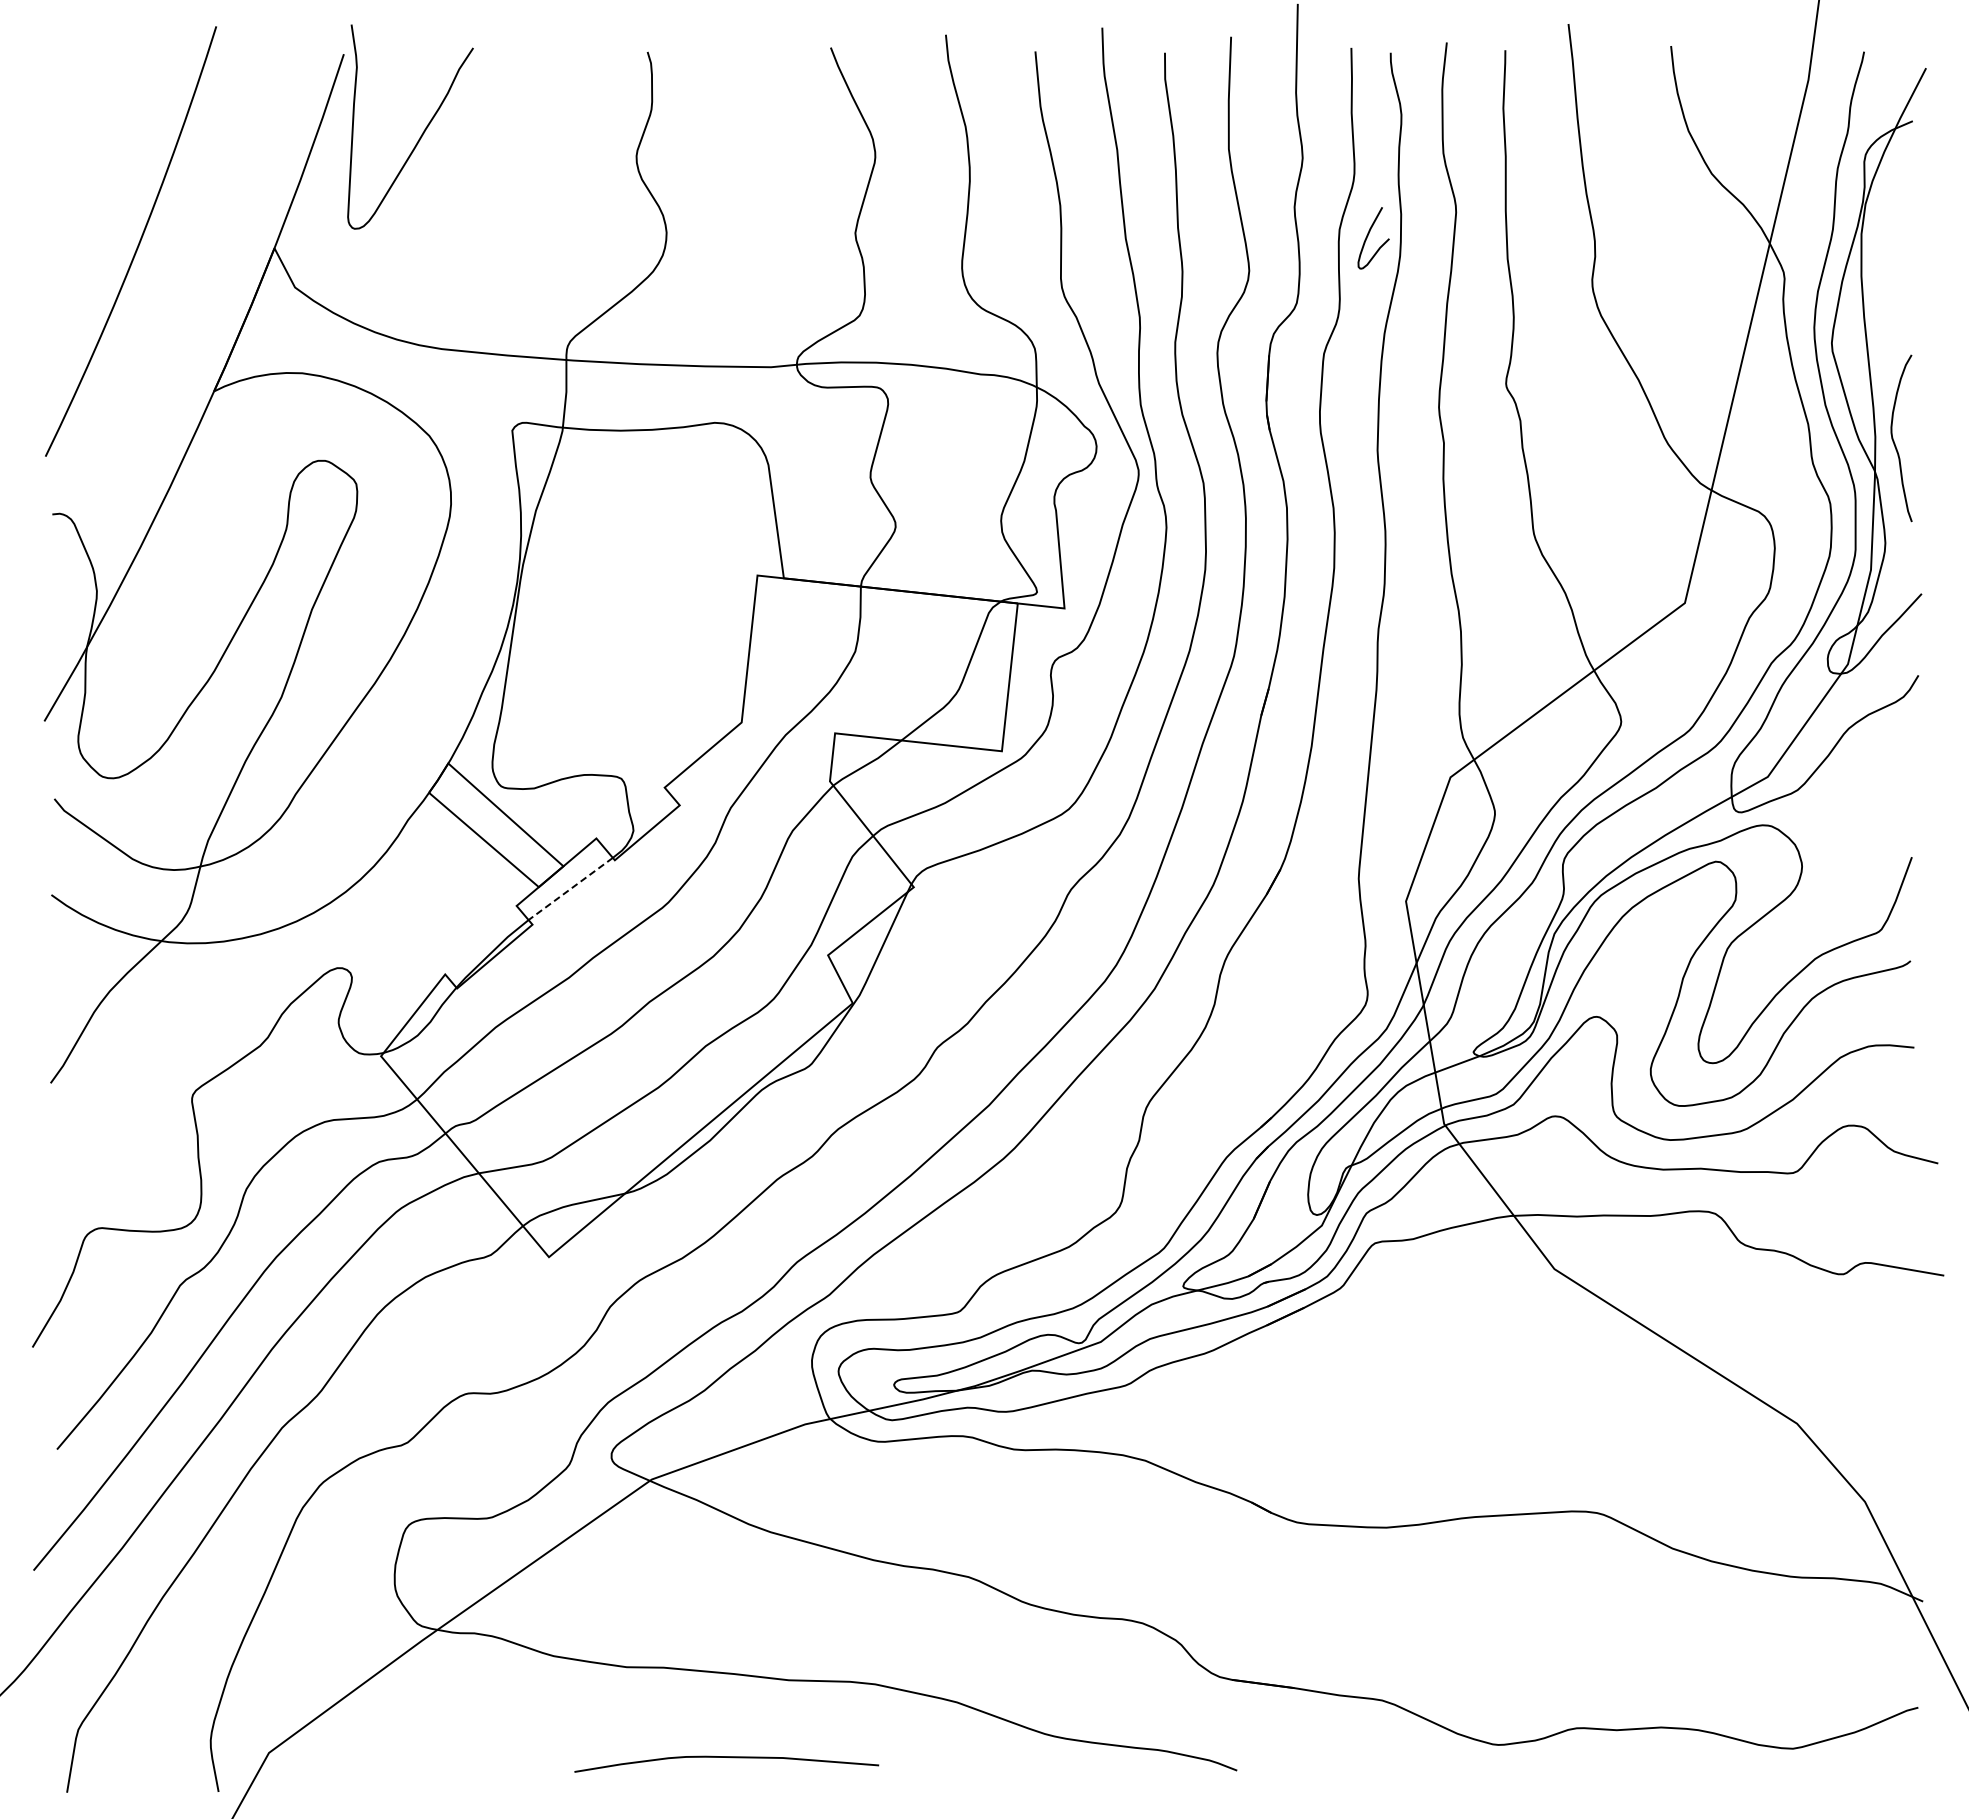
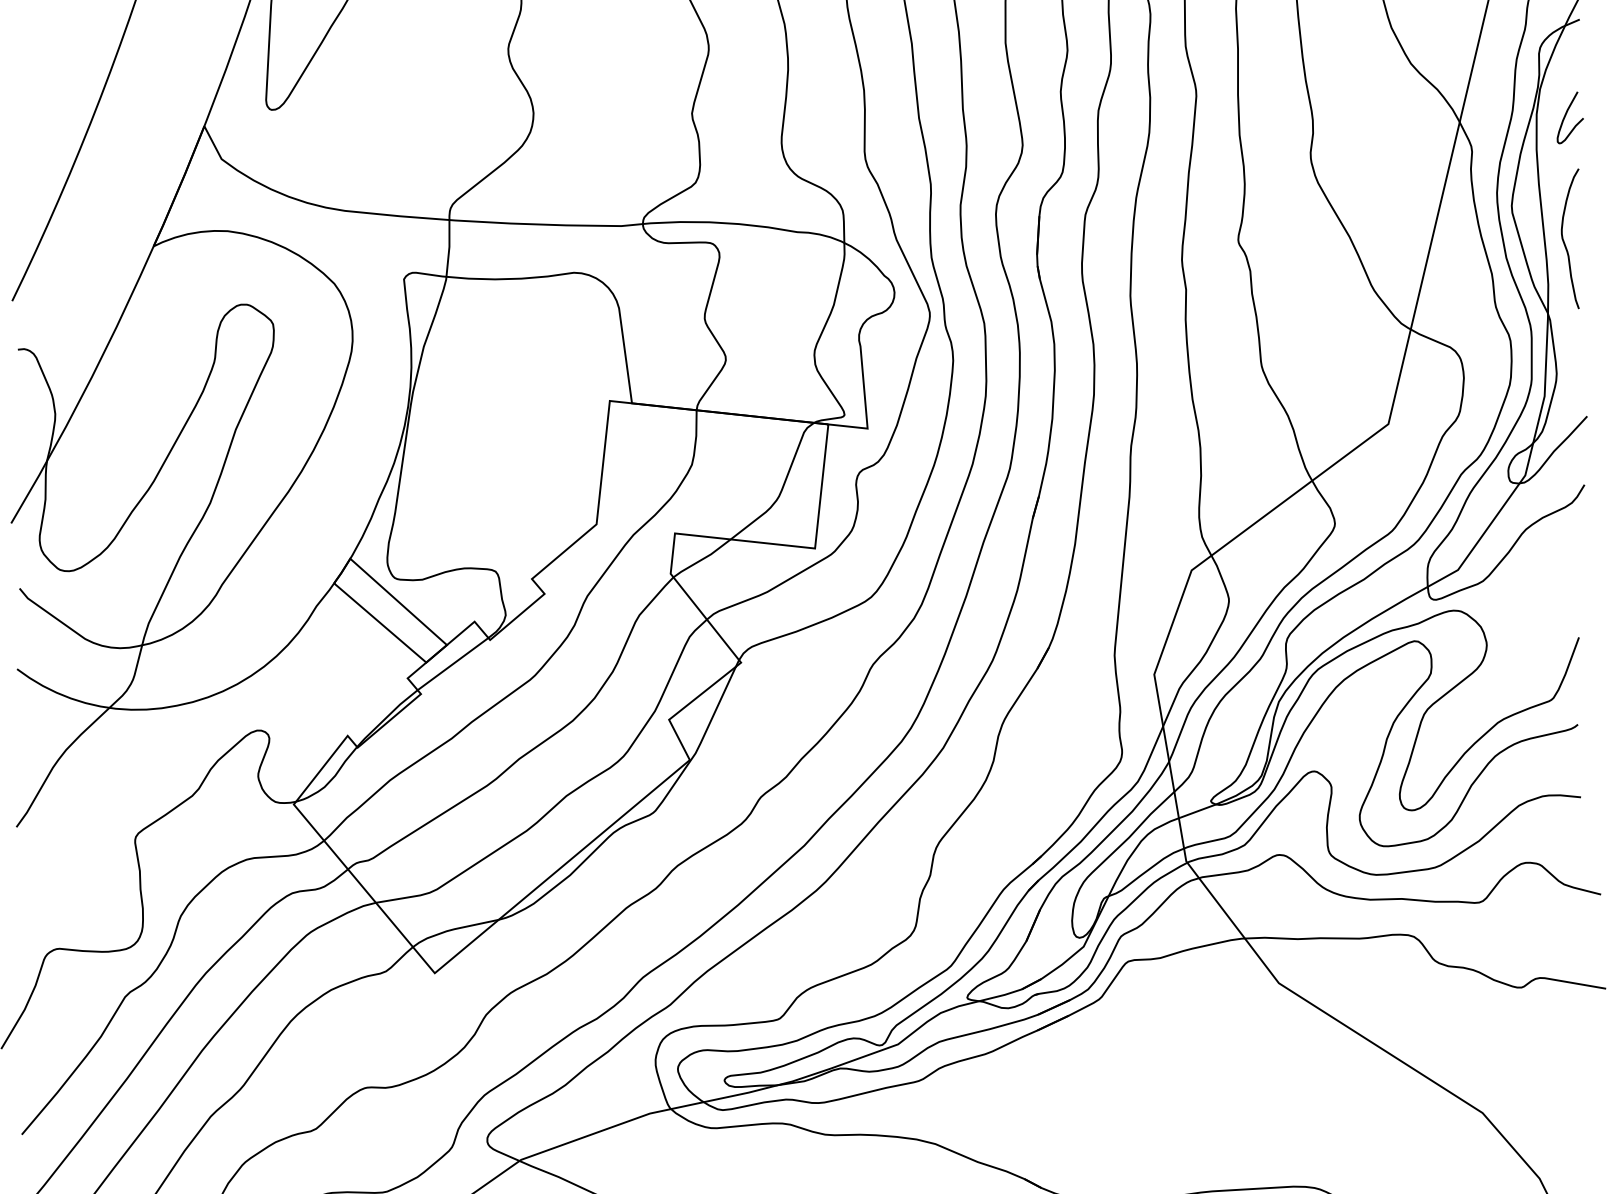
curve: (1368, 236) -> (1566, 116), moved
curve: (1894, 440) -> (1564, 240), moved
line: (570, 889) -> (452, 664), dashed -> solid

